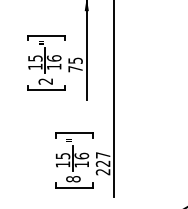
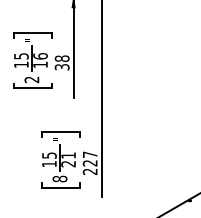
text: (74, 64) -> (61, 62), 75 -> 38
text: (81, 159) -> (68, 159), 16 -> 21

